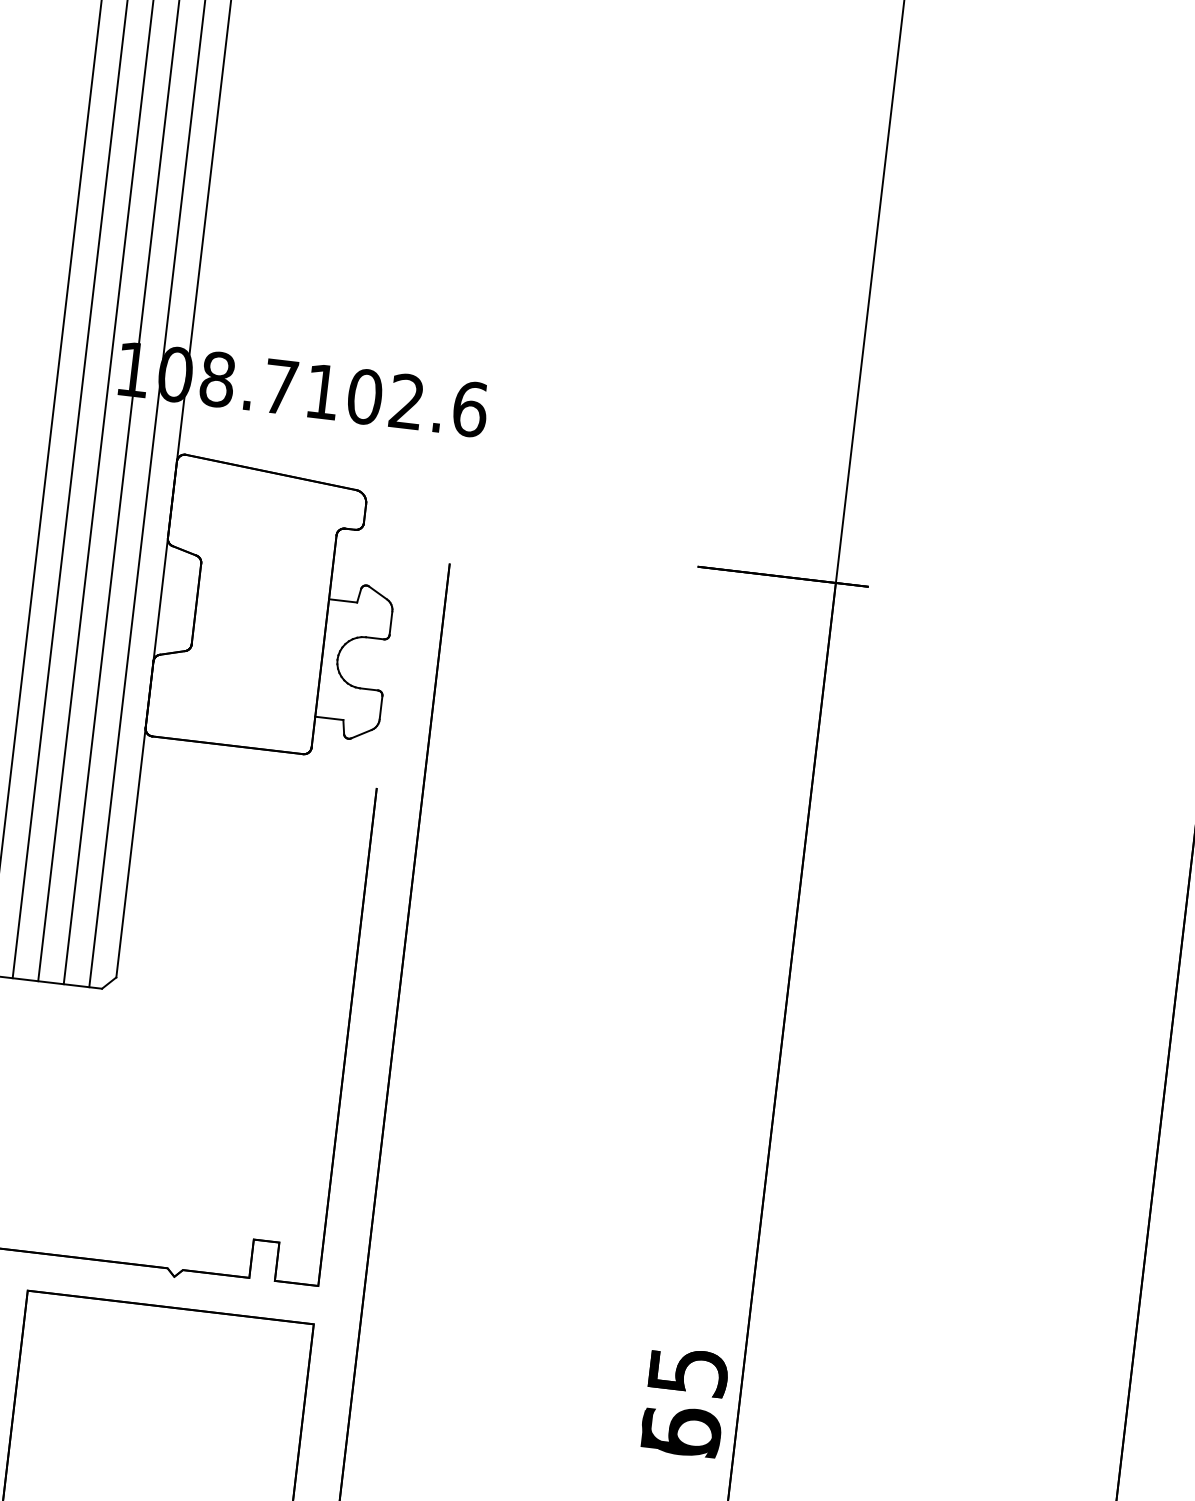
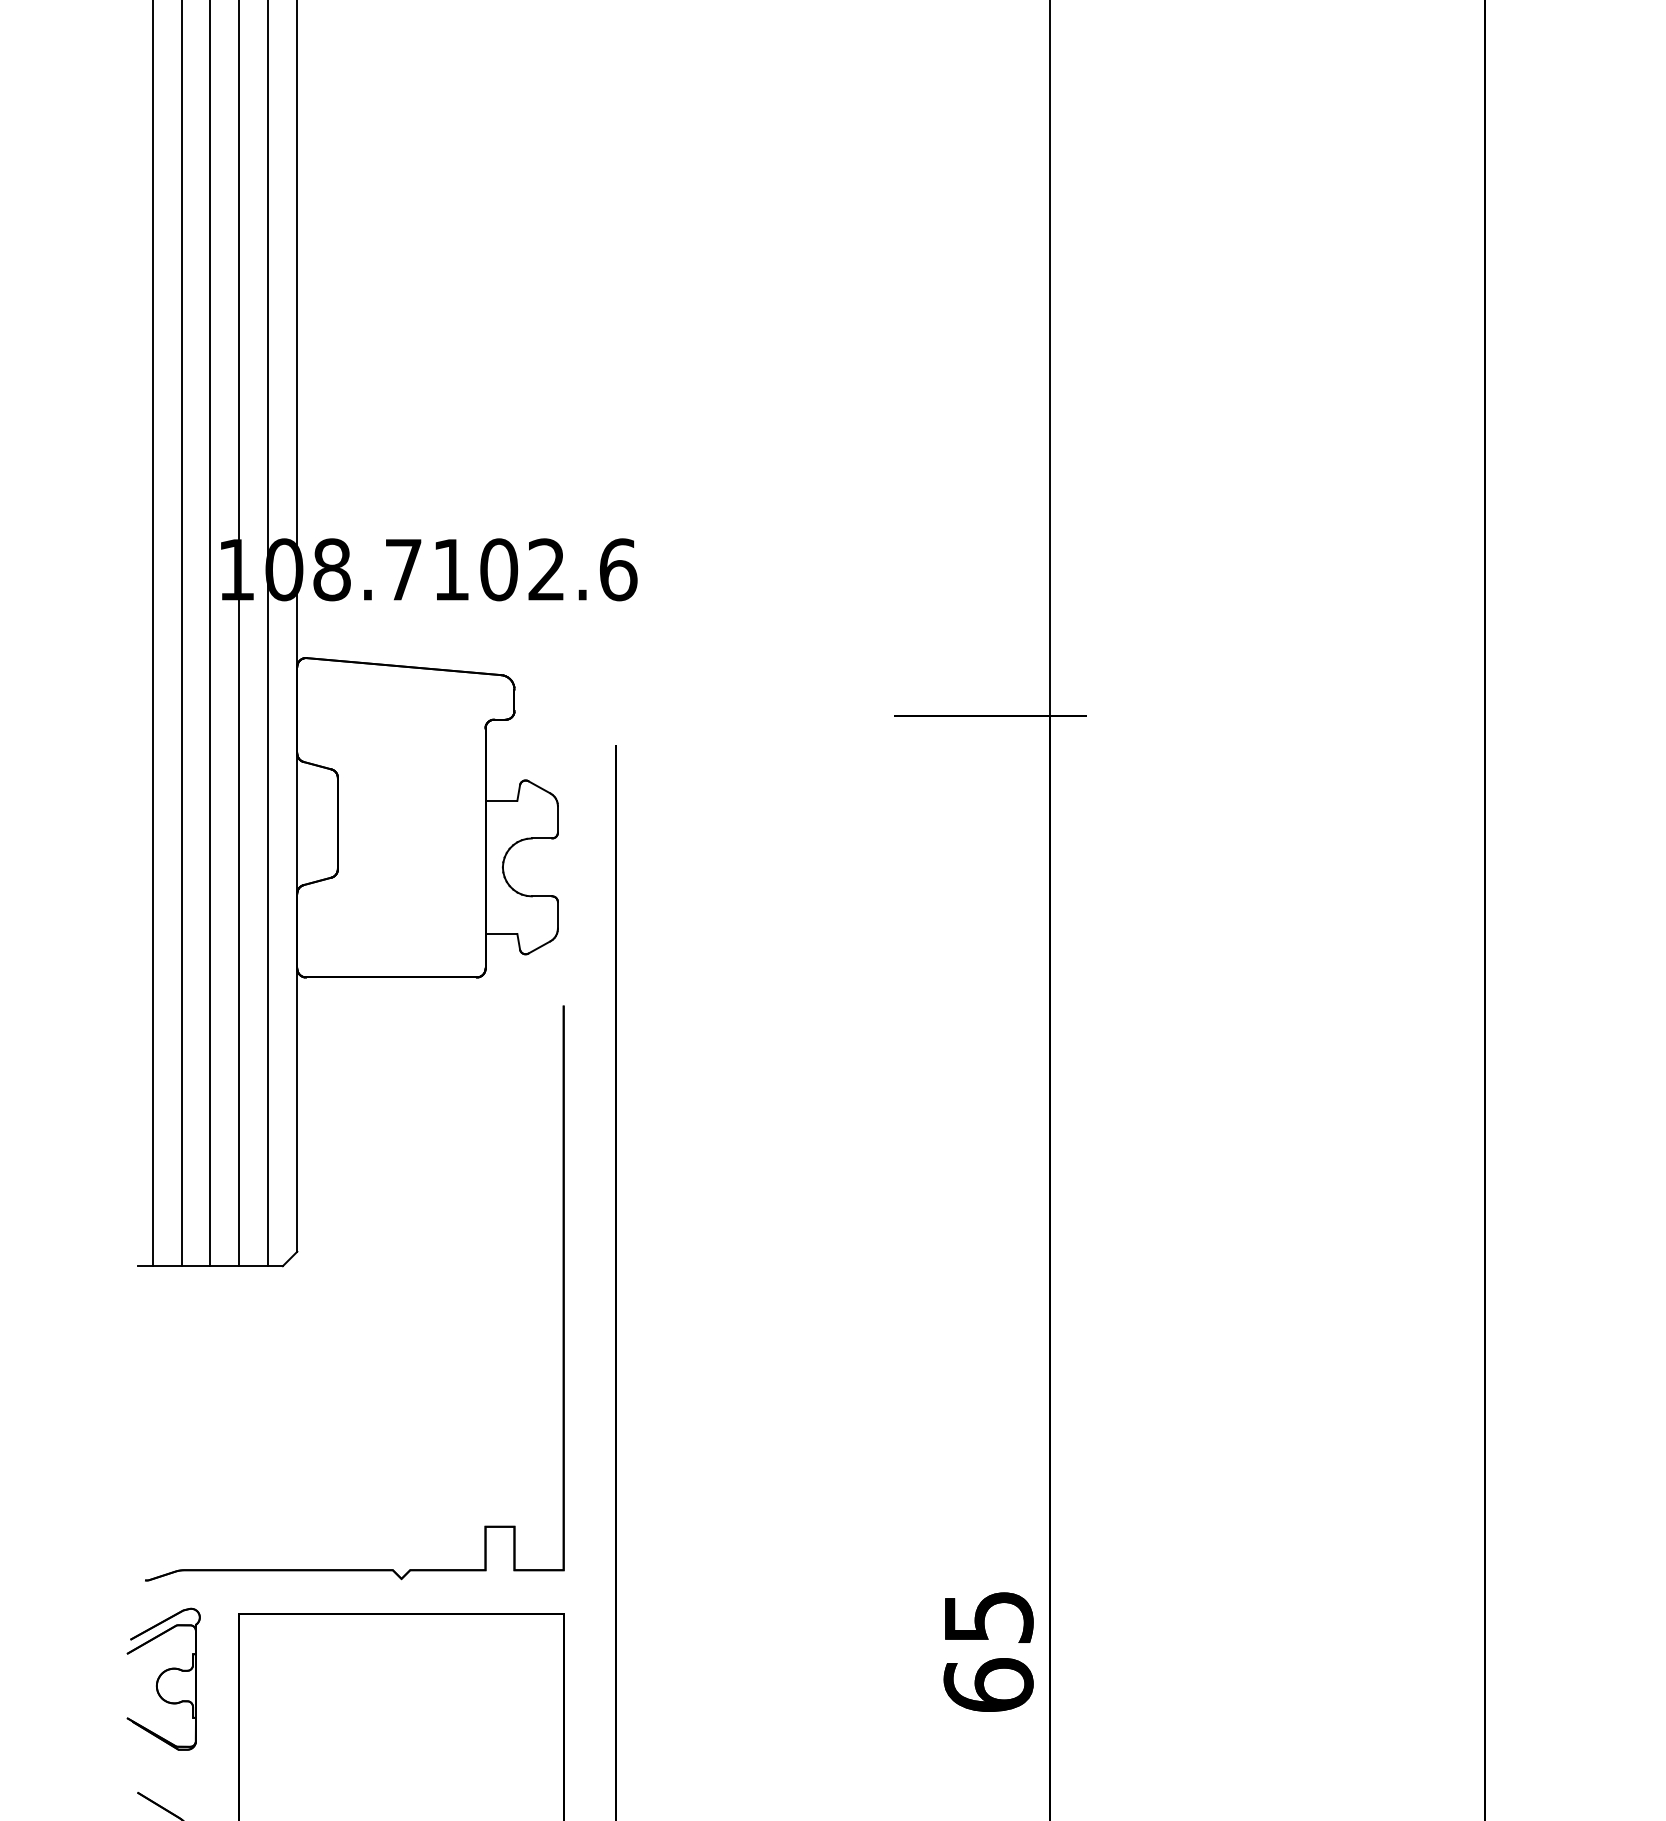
text: (681, 1430) -> (988, 1684), 55 -> 65

